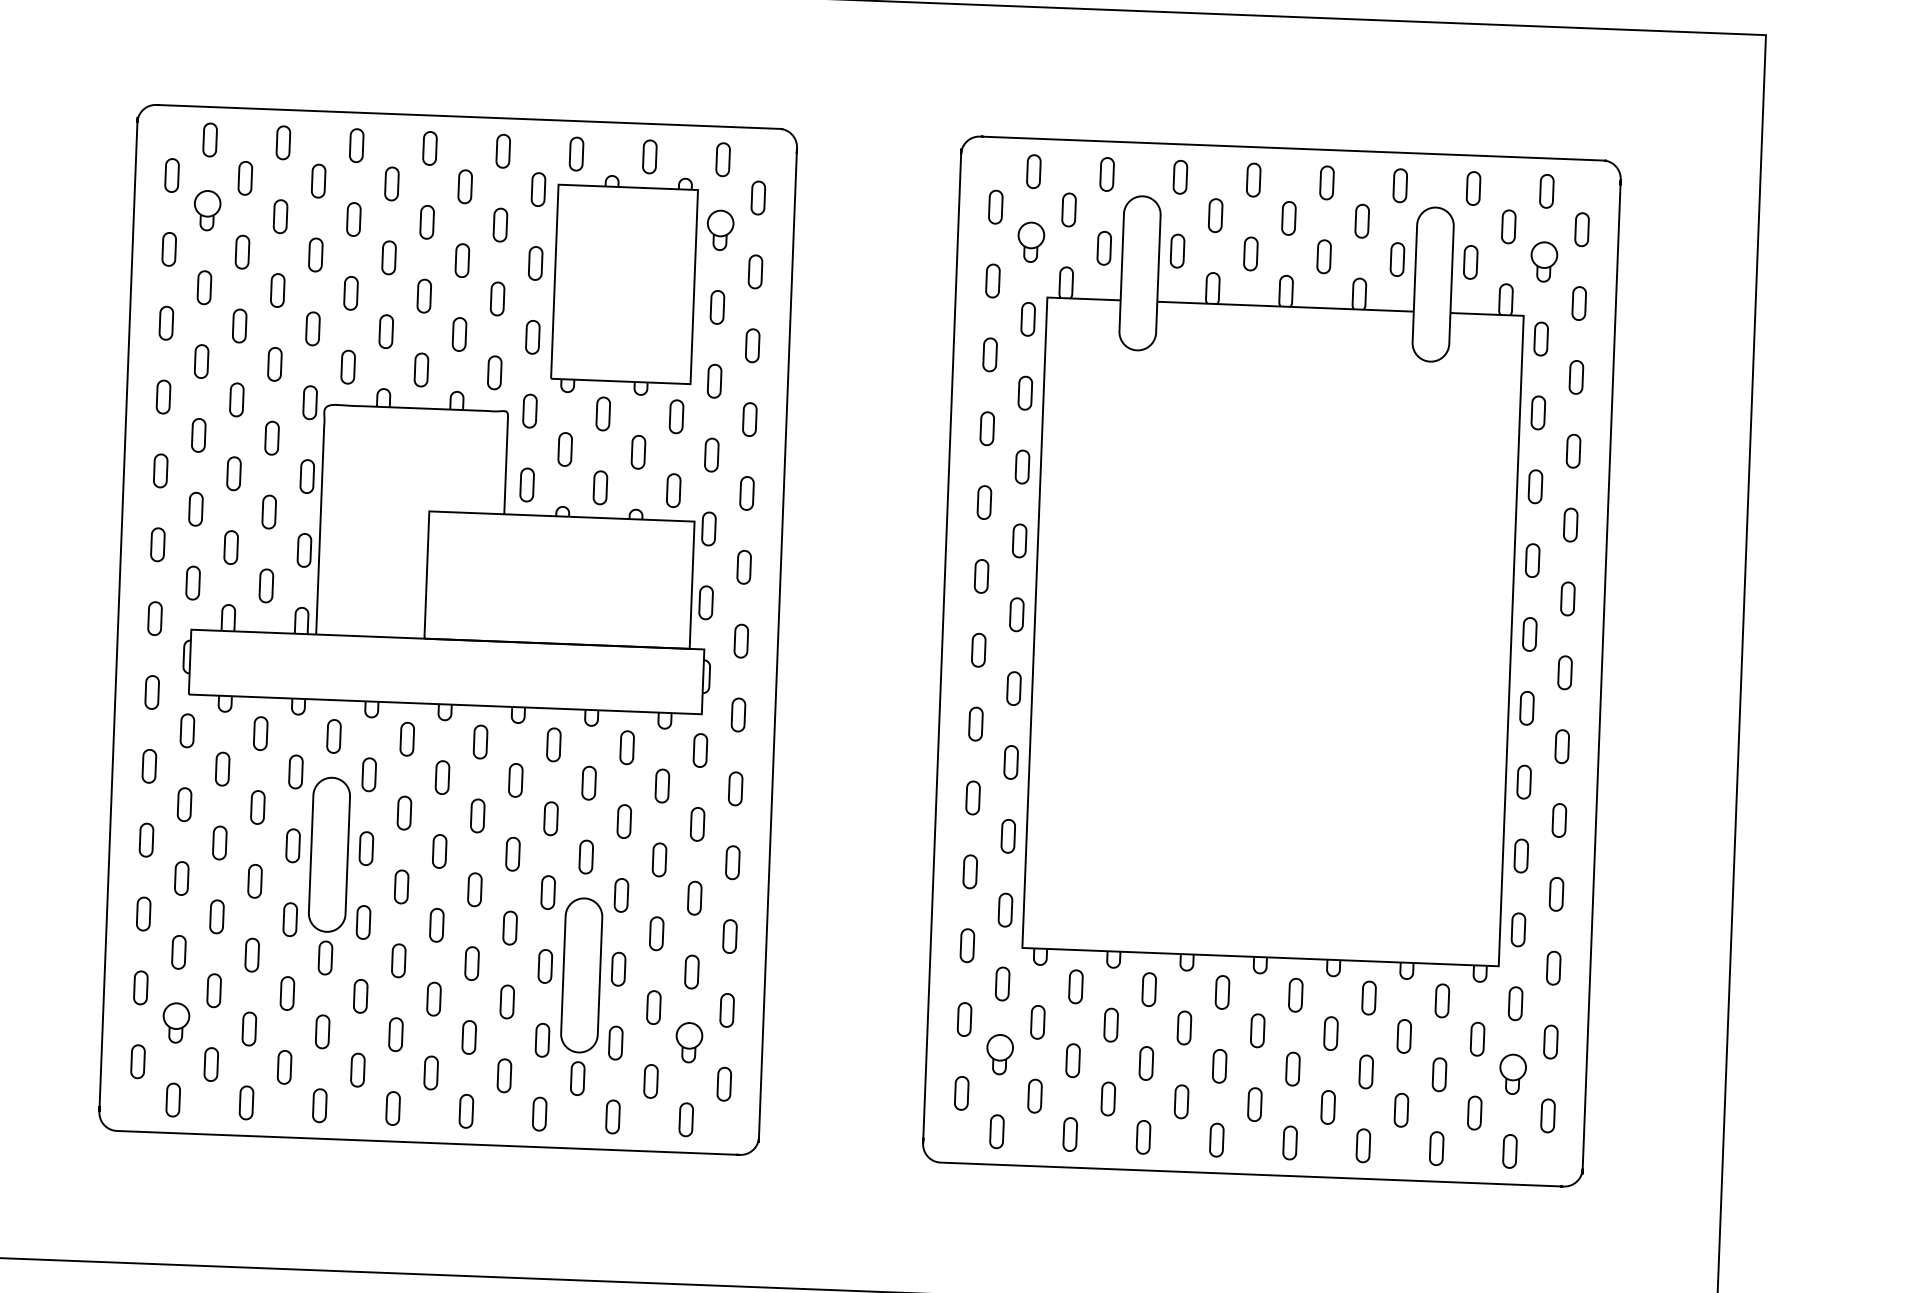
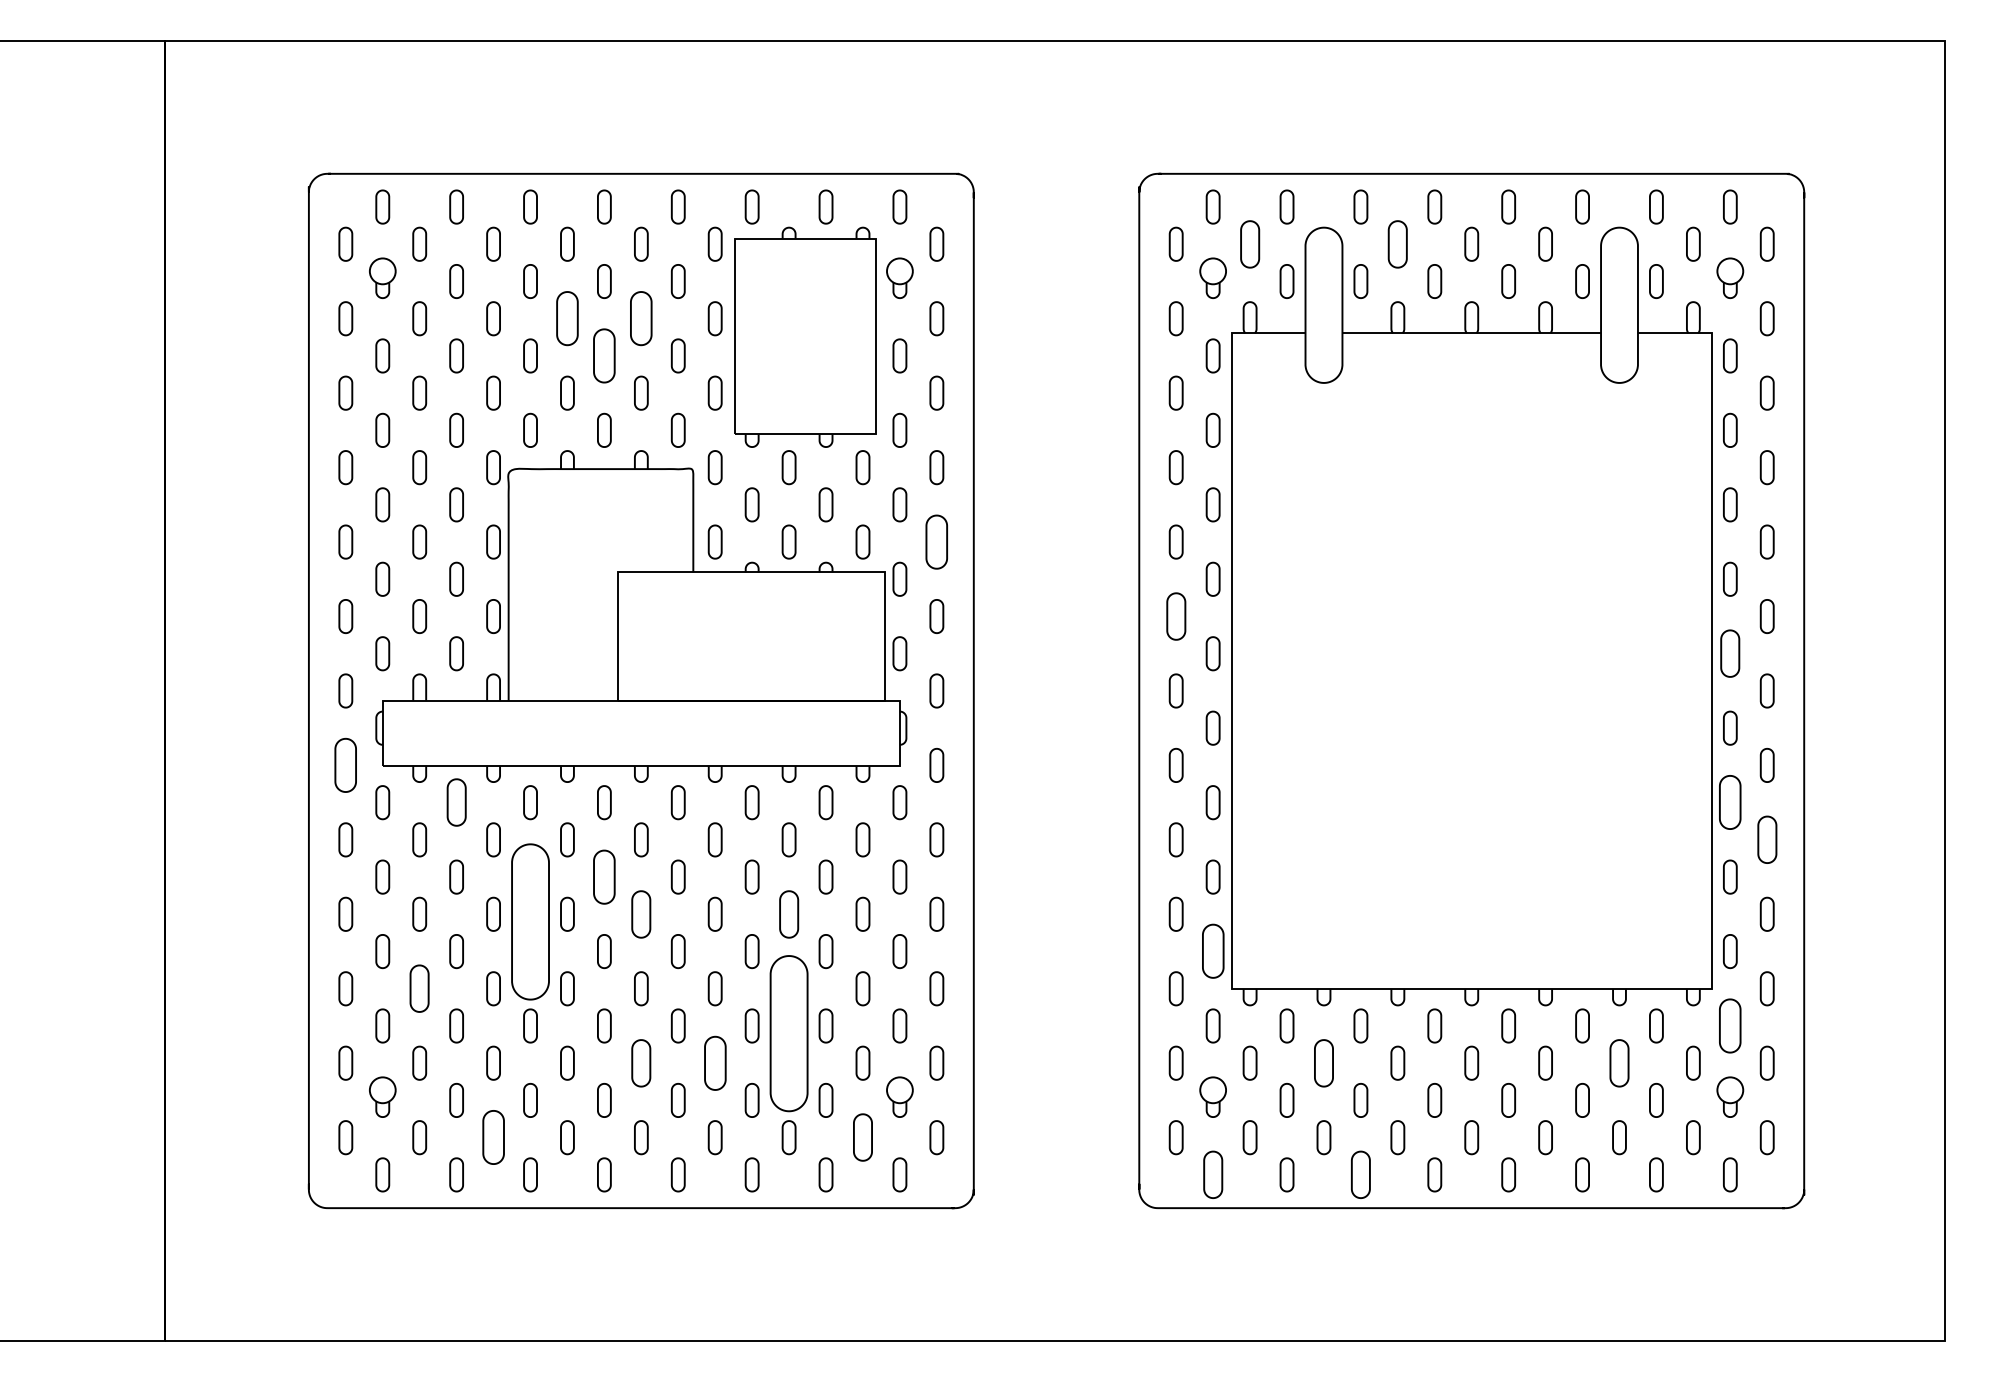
part: (1068, 209) -> (1249, 243), size x1.4
part: (1215, 214) -> (1397, 243), size x1.4
part: (389, 257) -> (567, 318), size x1.6
part: (462, 260) -> (641, 318), size x1.6
part: (424, 295) -> (604, 355), size x1.6
part: (746, 492) -> (936, 541), size x1.6
part: (980, 576) -> (1175, 616), size x1.4
part: (1530, 634) -> (1730, 653), size x1.4
part: (151, 692) -> (345, 765), size x1.6
part: (260, 733) -> (456, 802), size x1.4
part: (1524, 782) -> (1730, 802), size x1.6
part: (404, 812) -> (604, 876), size x1.6
part: (1558, 820) -> (1766, 839), size x1.4
part: (439, 850) -> (641, 913), size x1.4
part: (585, 856) -> (788, 913), size x1.4
part: (1004, 910) -> (1212, 951), size x1.6
part: (216, 916) -> (419, 988), size x1.4
part: (434, 998) -> (641, 1062), size x1.4
part: (506, 1001) -> (714, 1062), size x1.6
part: (1515, 1003) -> (1730, 1025), size x1.6
part: (1110, 1024) -> (1323, 1062), size x1.4
part: (1404, 1035) -> (1619, 1062), size x1.4
part: (284, 1067) -> (493, 1137), size x1.6
part: (650, 1081) -> (862, 1137), size x1.4
part: (996, 1131) -> (1212, 1174), size x1.4
part: (1143, 1136) -> (1360, 1174), size x1.4

